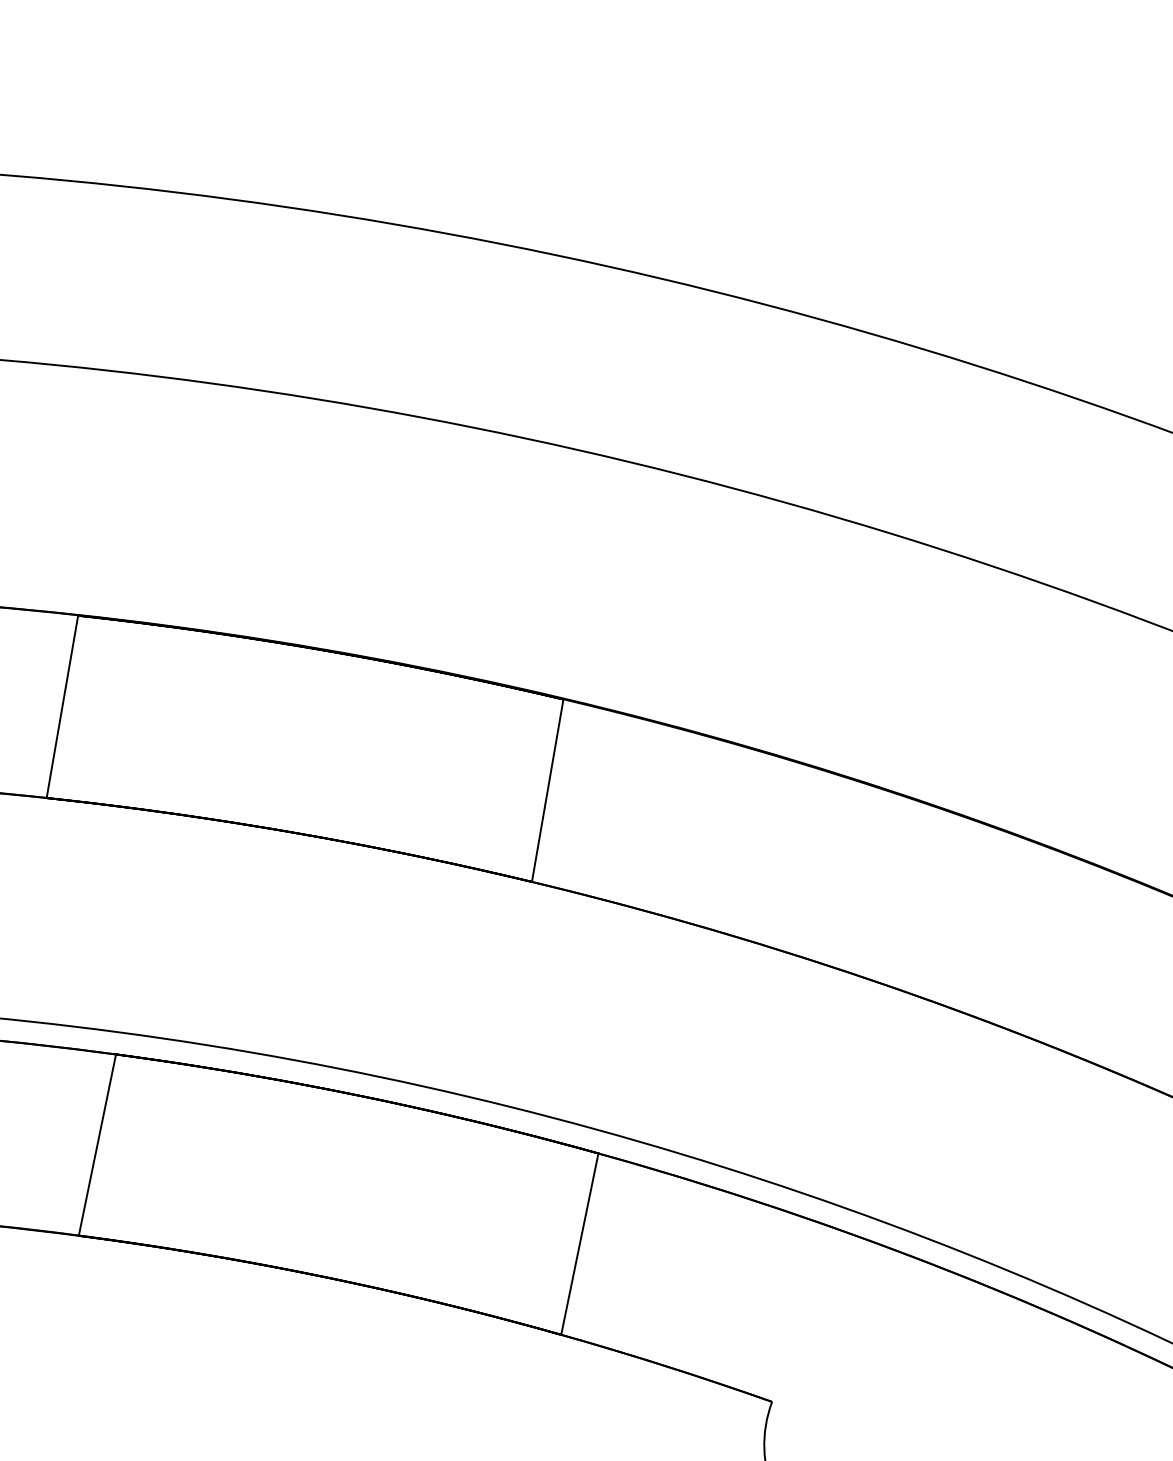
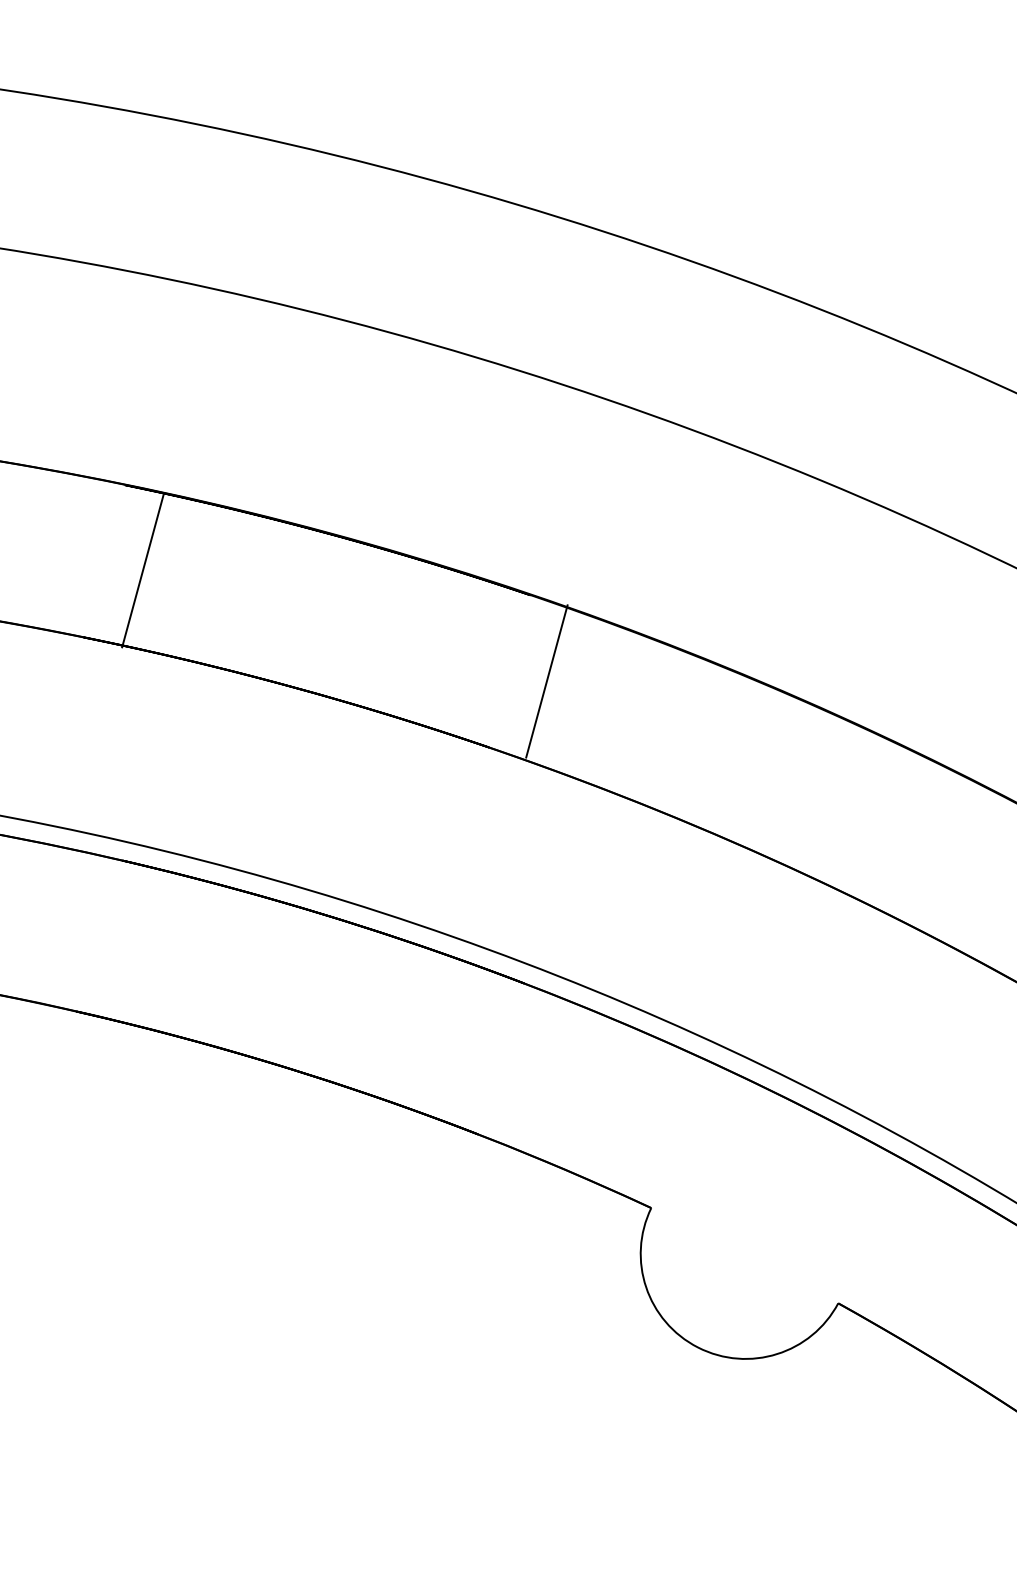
line: (62, 707) -> (142, 571), moved
line: (547, 790) -> (546, 681), moved
line: (97, 1144) -> (99, 935), removed
line: (579, 1243) -> (500, 1058), removed

